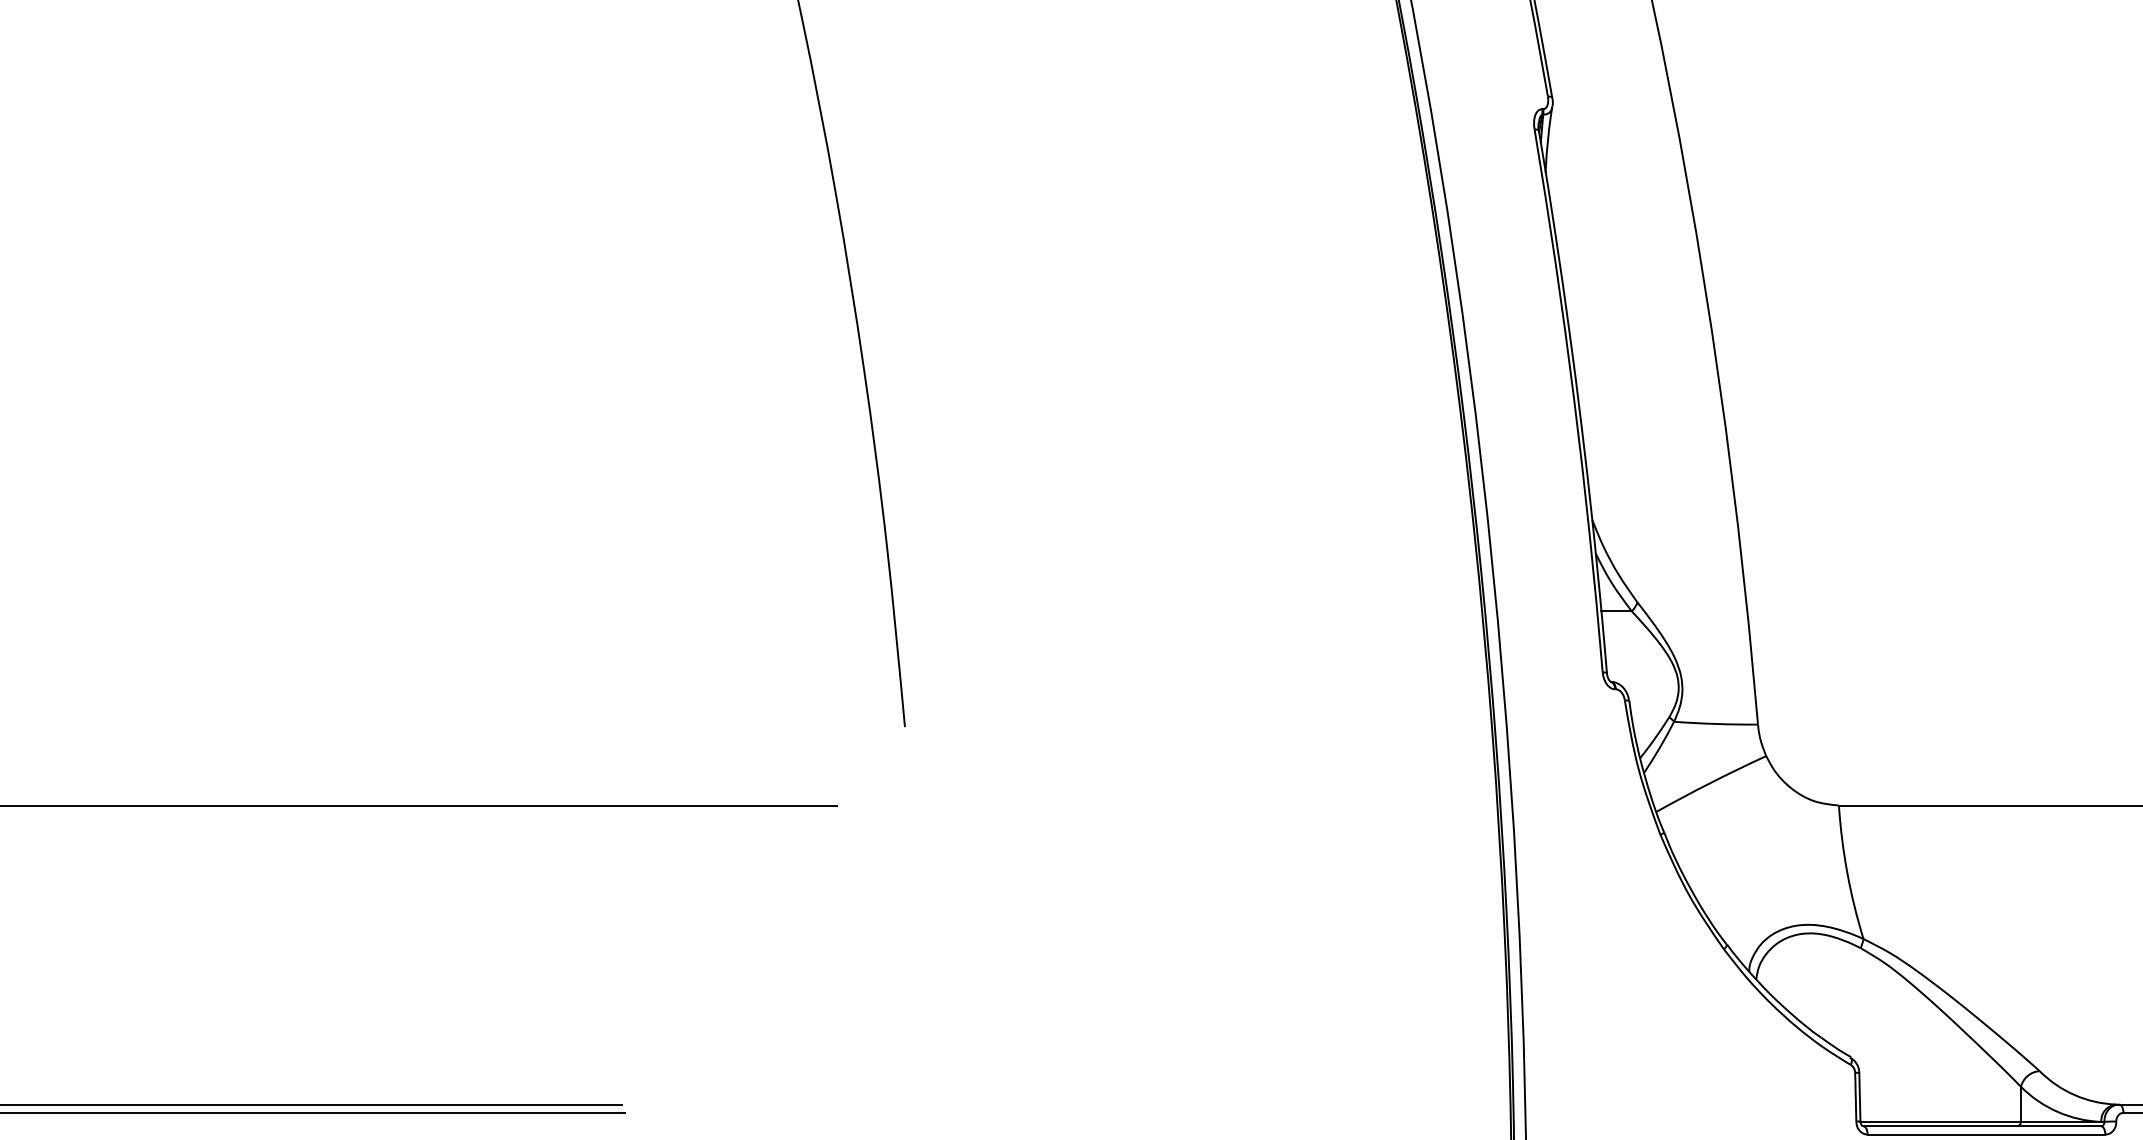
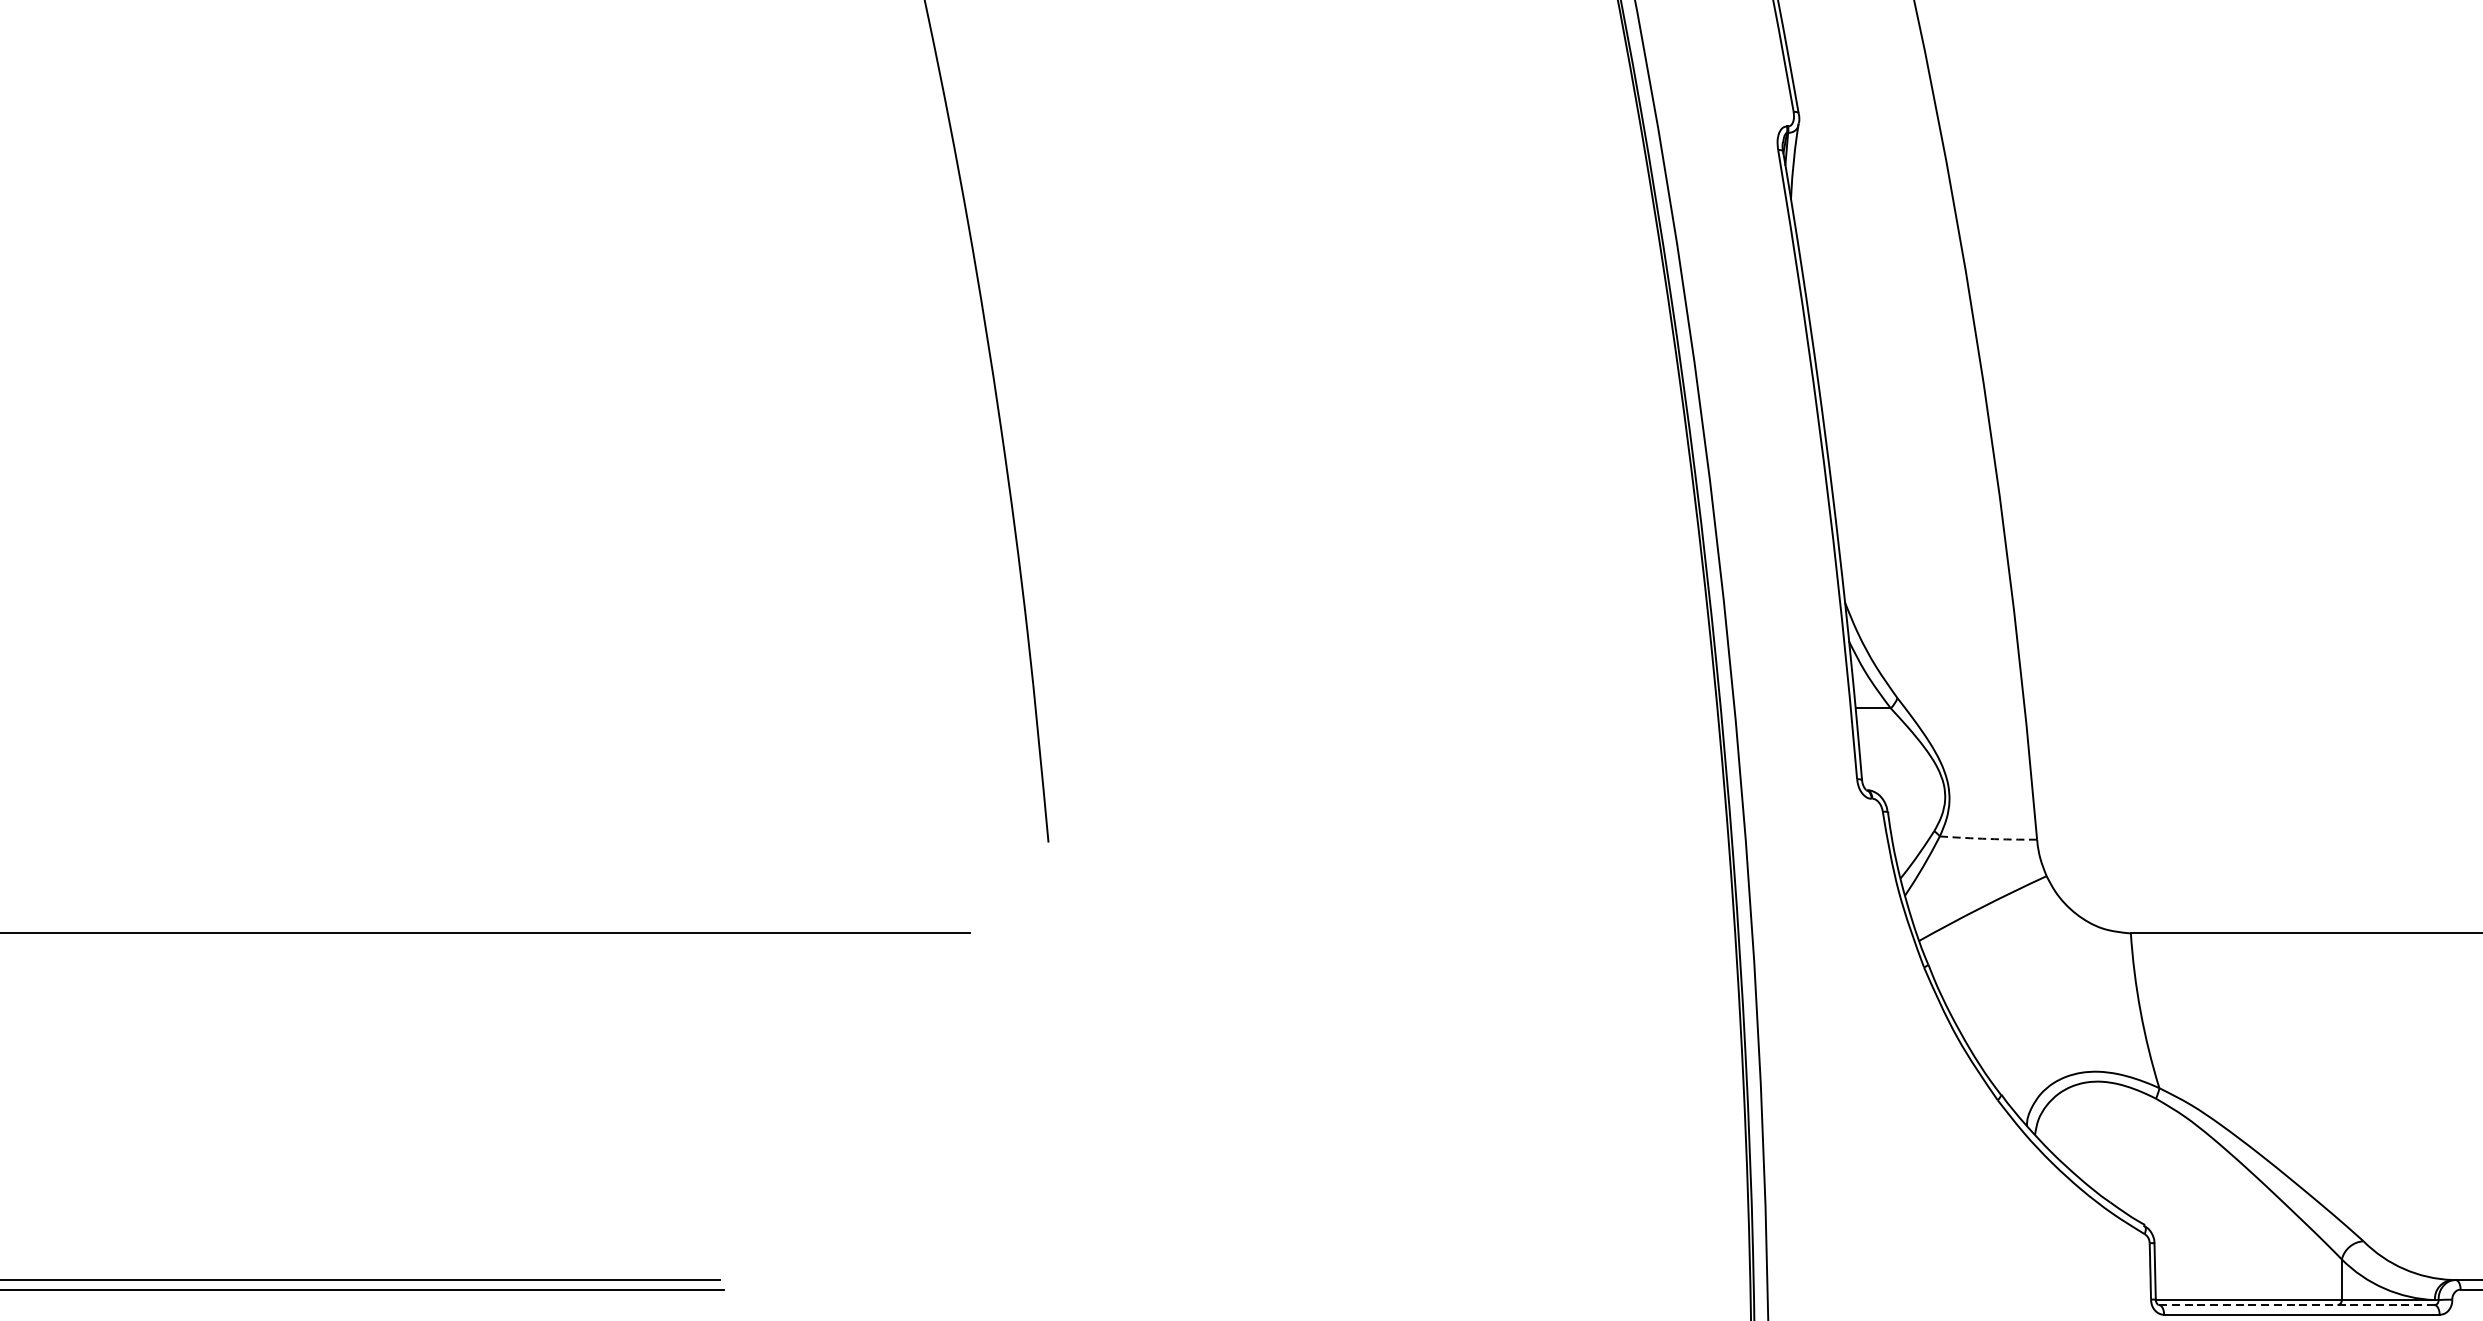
arc: (1716, 723) -> (1988, 838), solid -> dashed
line: (1982, 1126) -> (2297, 1305), solid -> dashed

